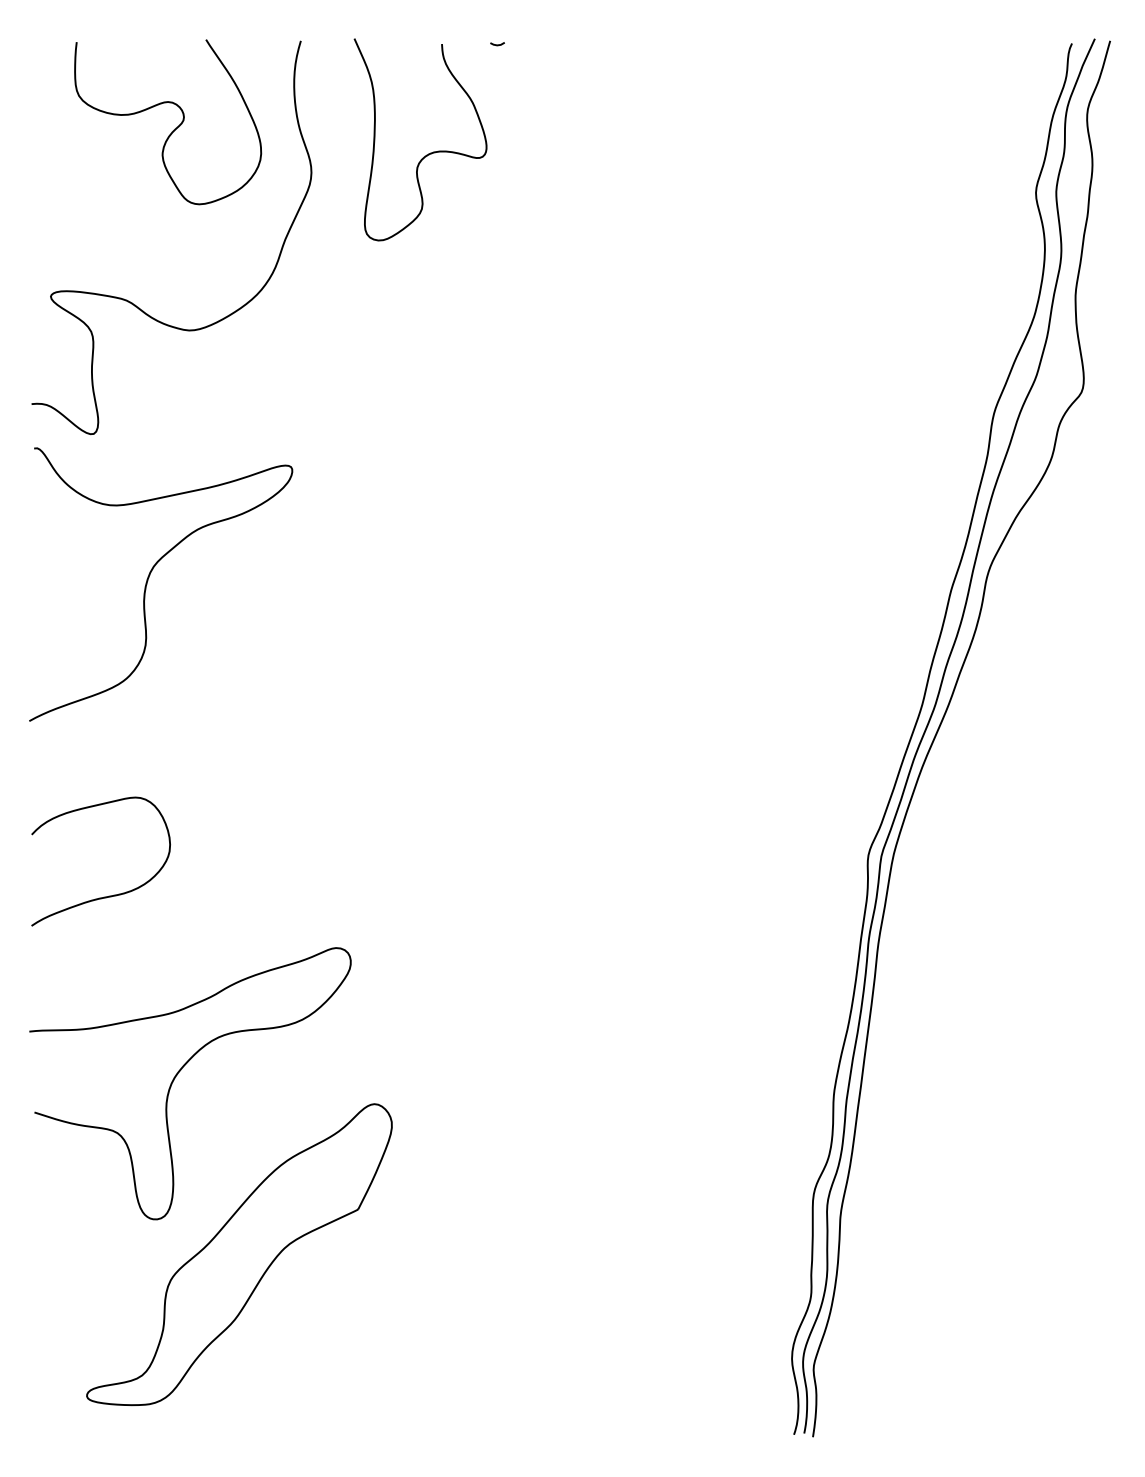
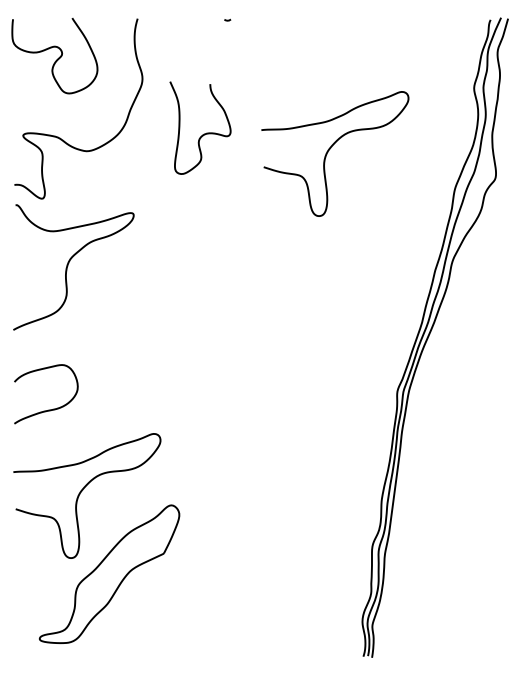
curve: (173, 127) -> (57, 58), moved
curve: (429, 151) -> (204, 133), moved
curve: (724, 324) -> (331, 148), added

